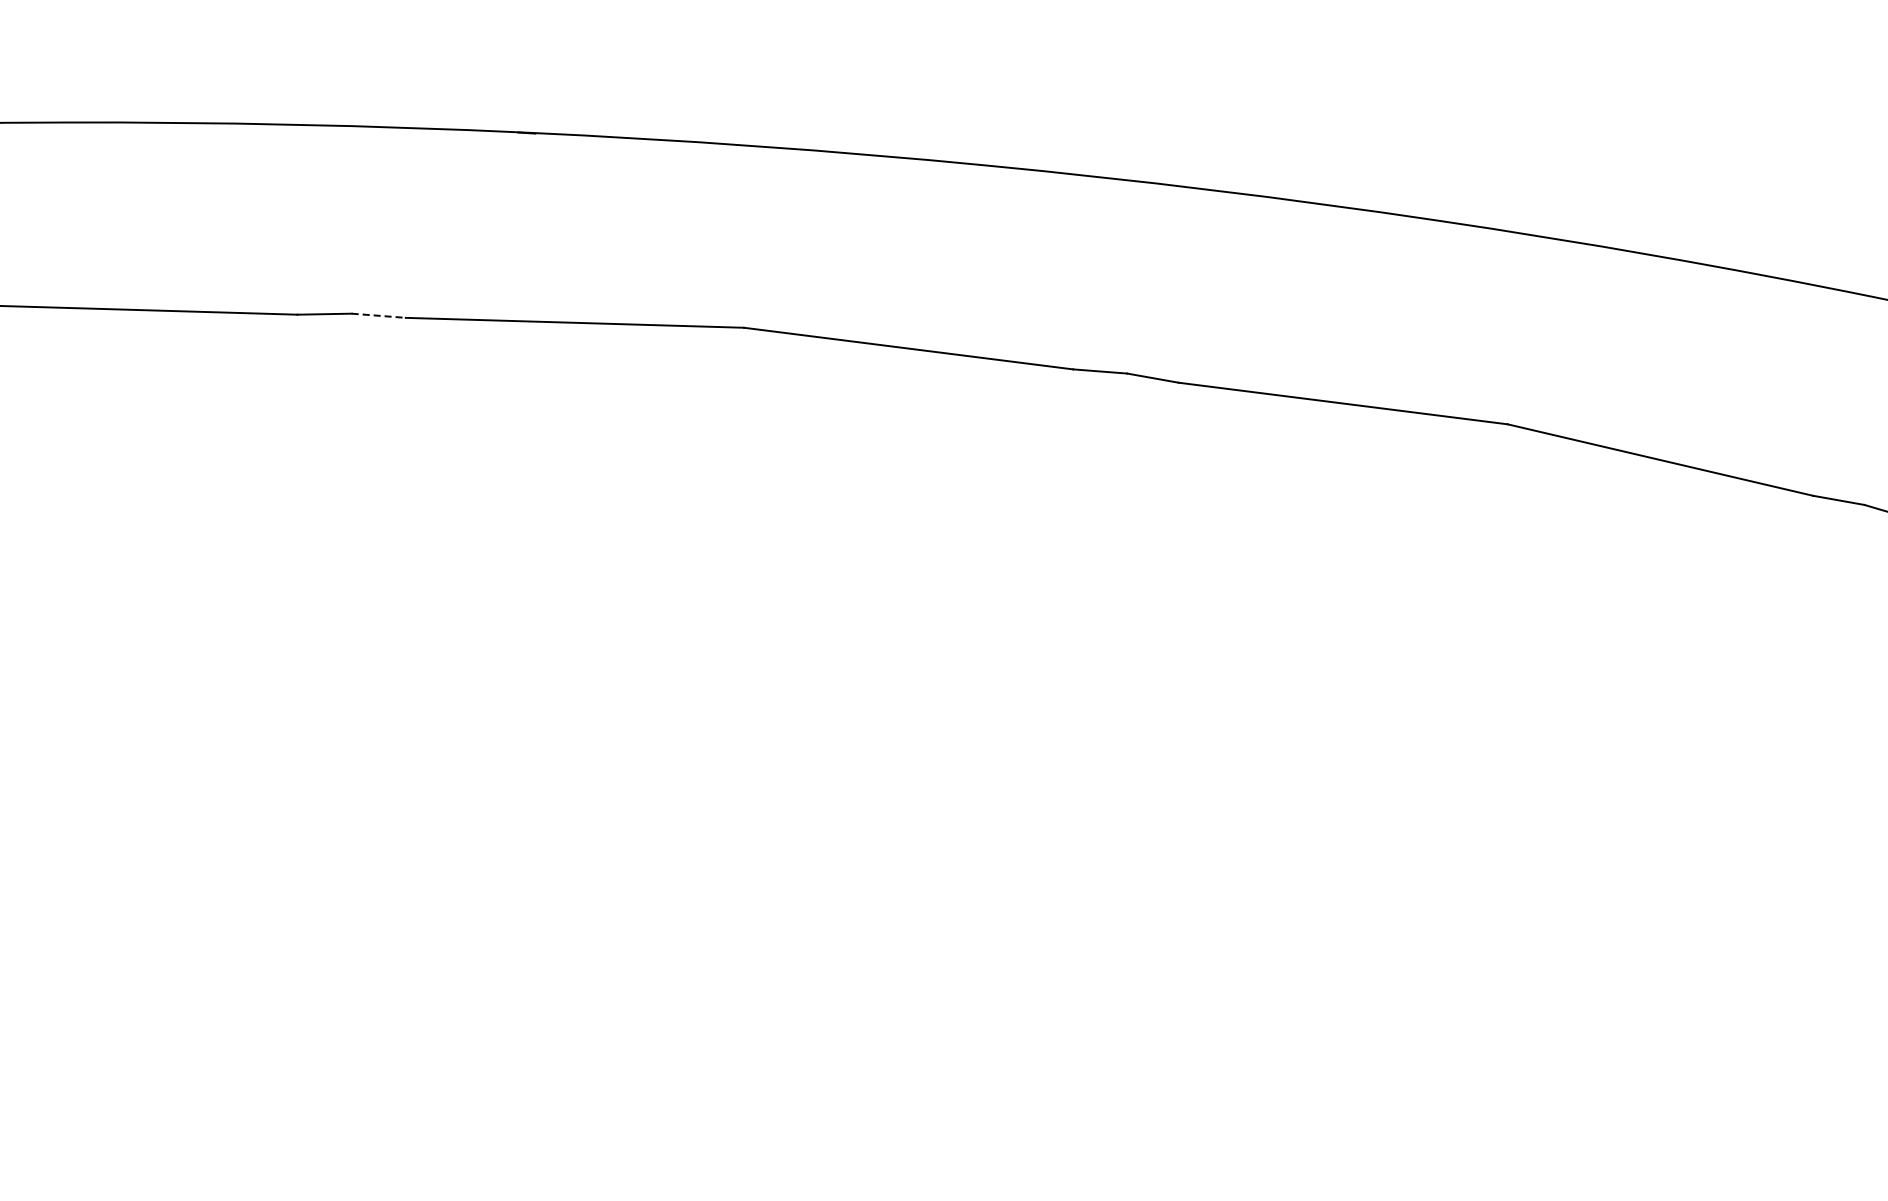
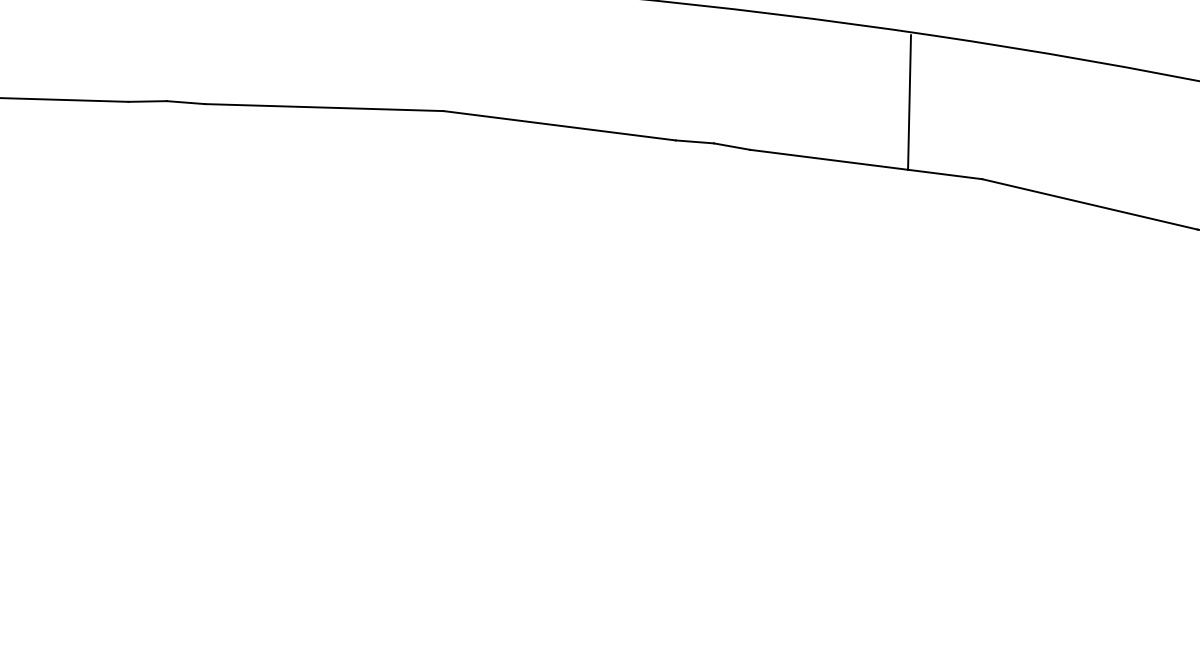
line: (379, 315) -> (186, 102), dashed -> solid
line: (1404, 315) -> (909, 102), added

